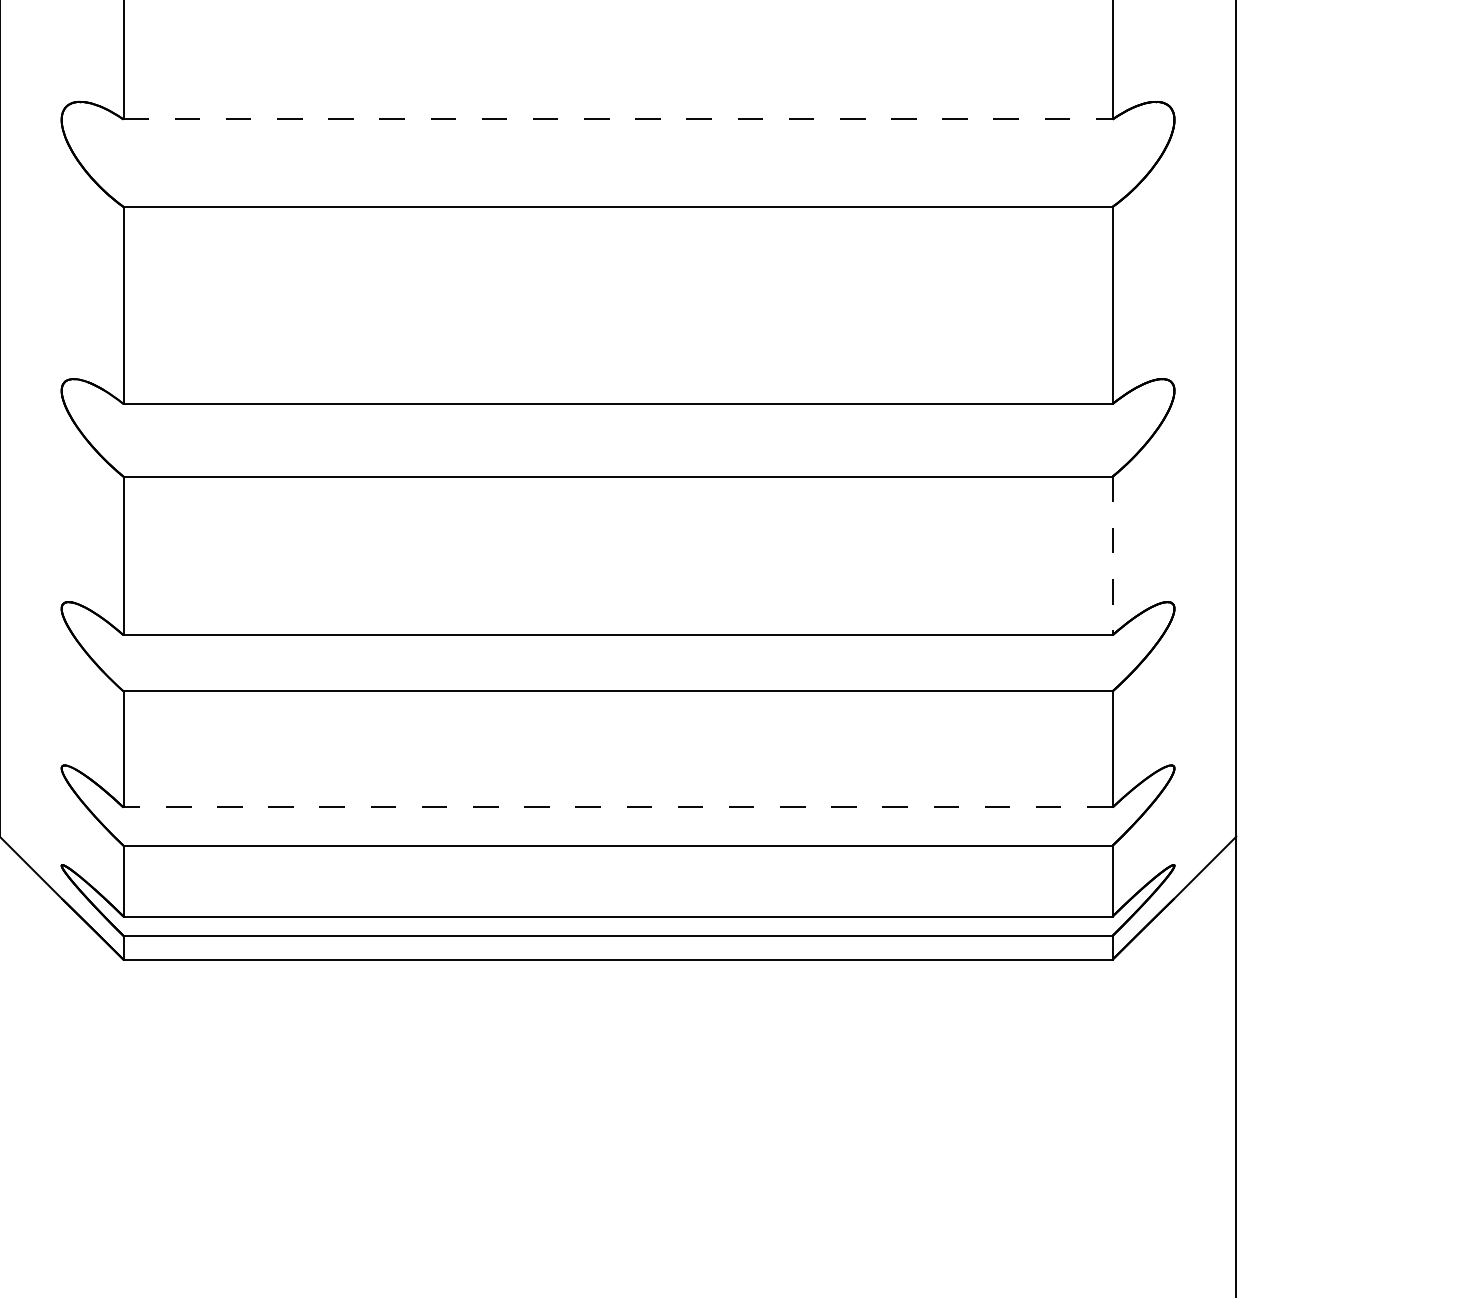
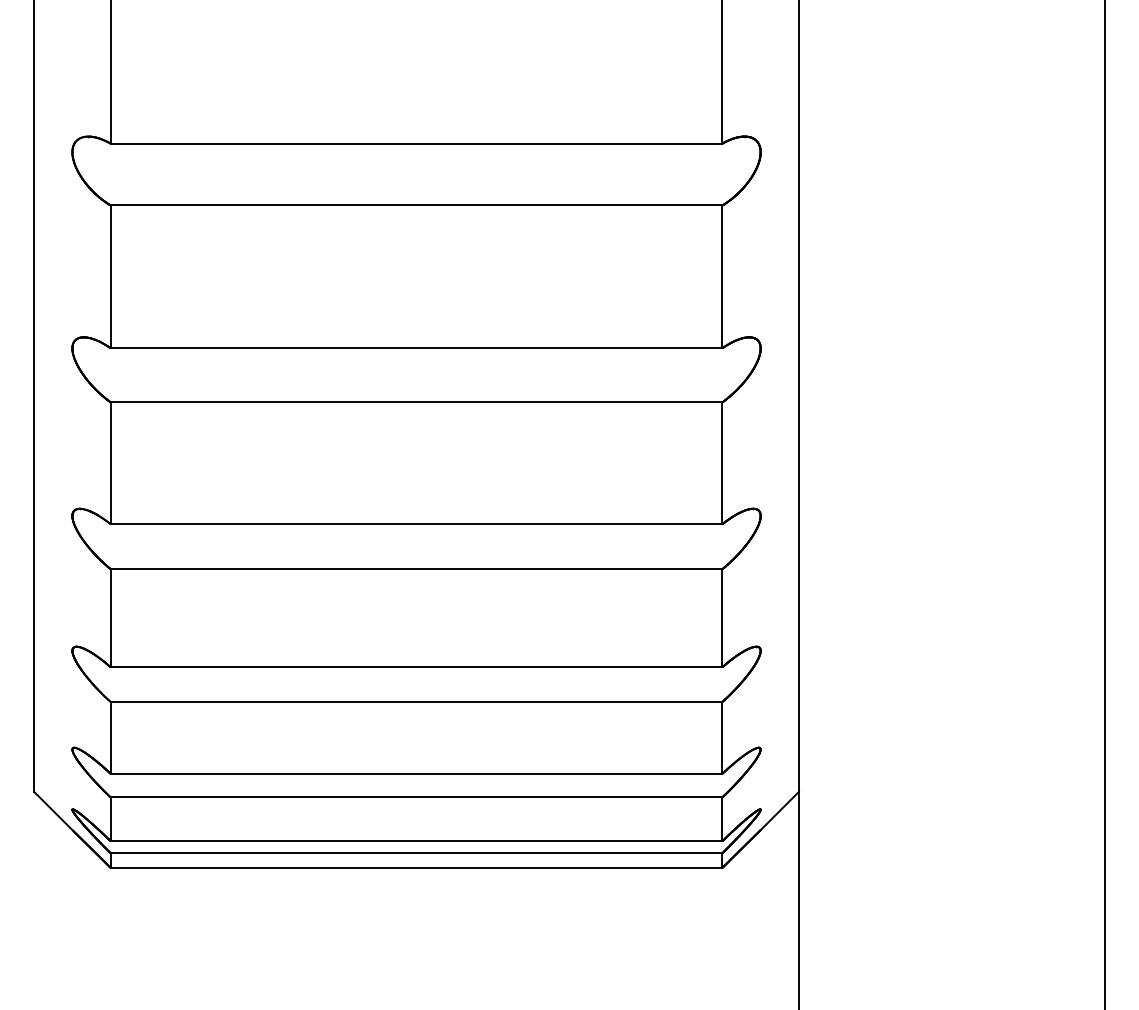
line: (617, 119) -> (416, 348), dashed -> solid
line: (1112, 556) -> (722, 618), dashed -> solid
line: (617, 807) -> (416, 773), dashed -> solid

